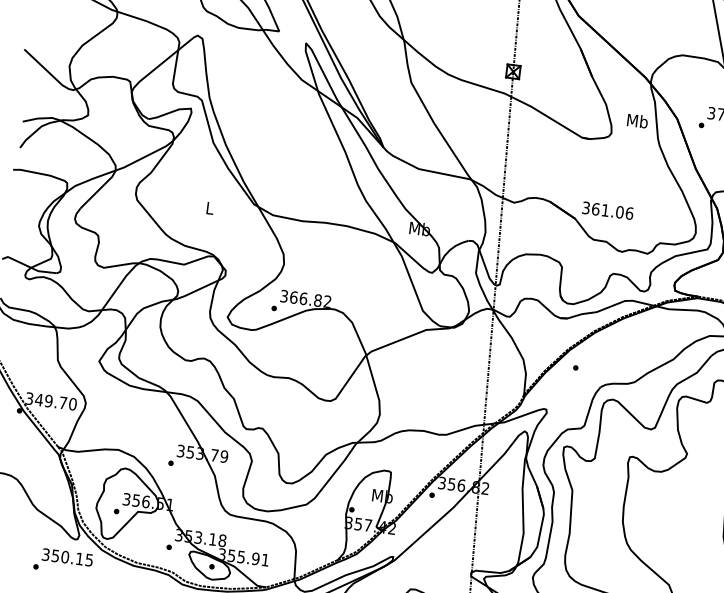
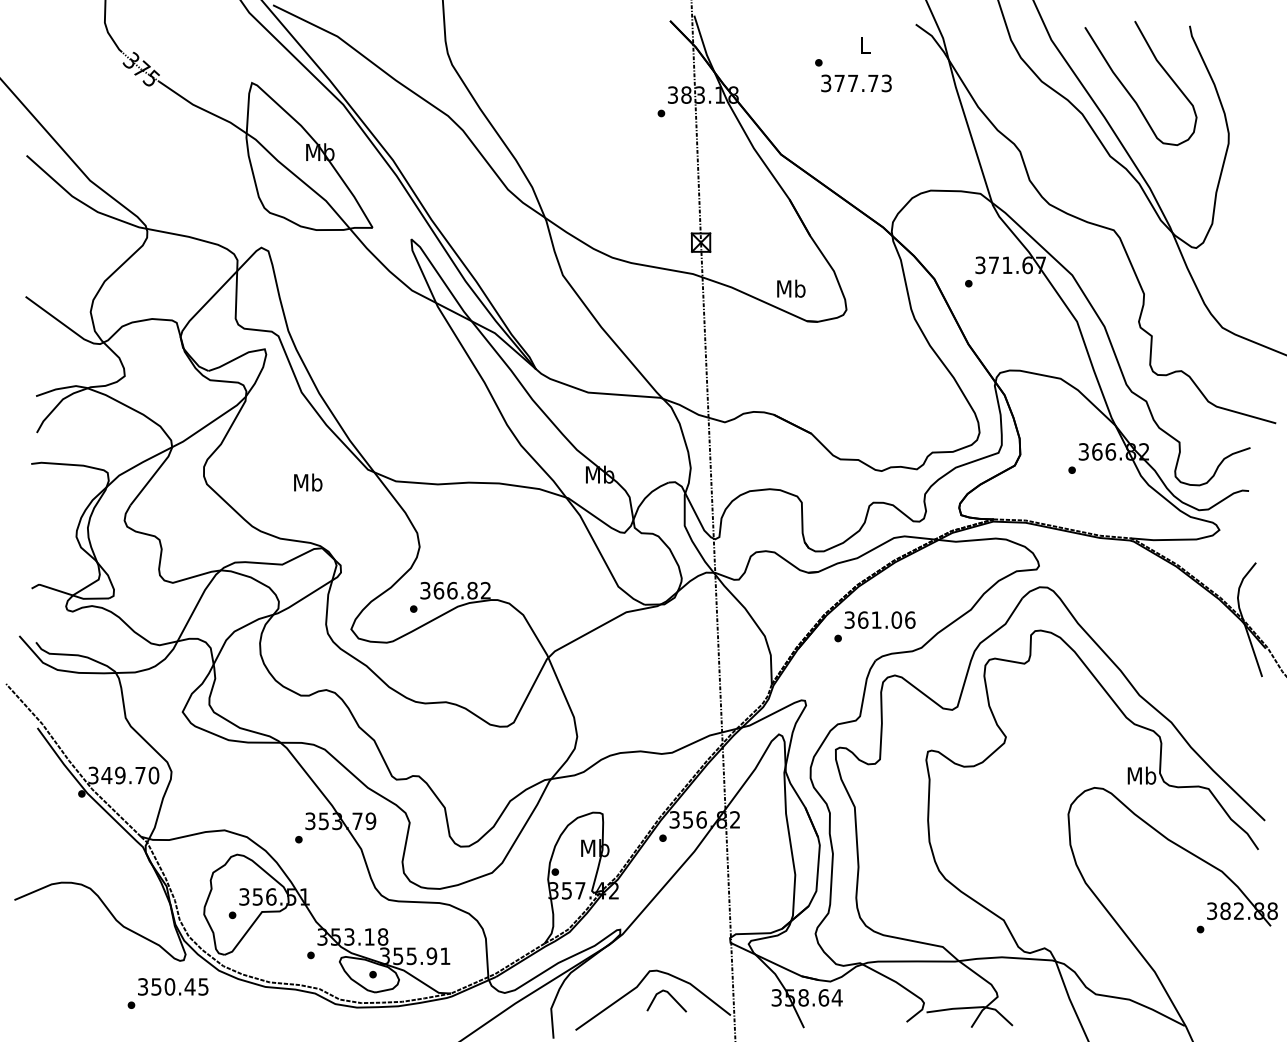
text: (637, 120) -> (791, 288), moved
text: (210, 208) -> (308, 482), L -> Mb
text: (607, 210) -> (879, 619), moved
text: (79, 558) -> (189, 986), 350.15 -> 350.45

